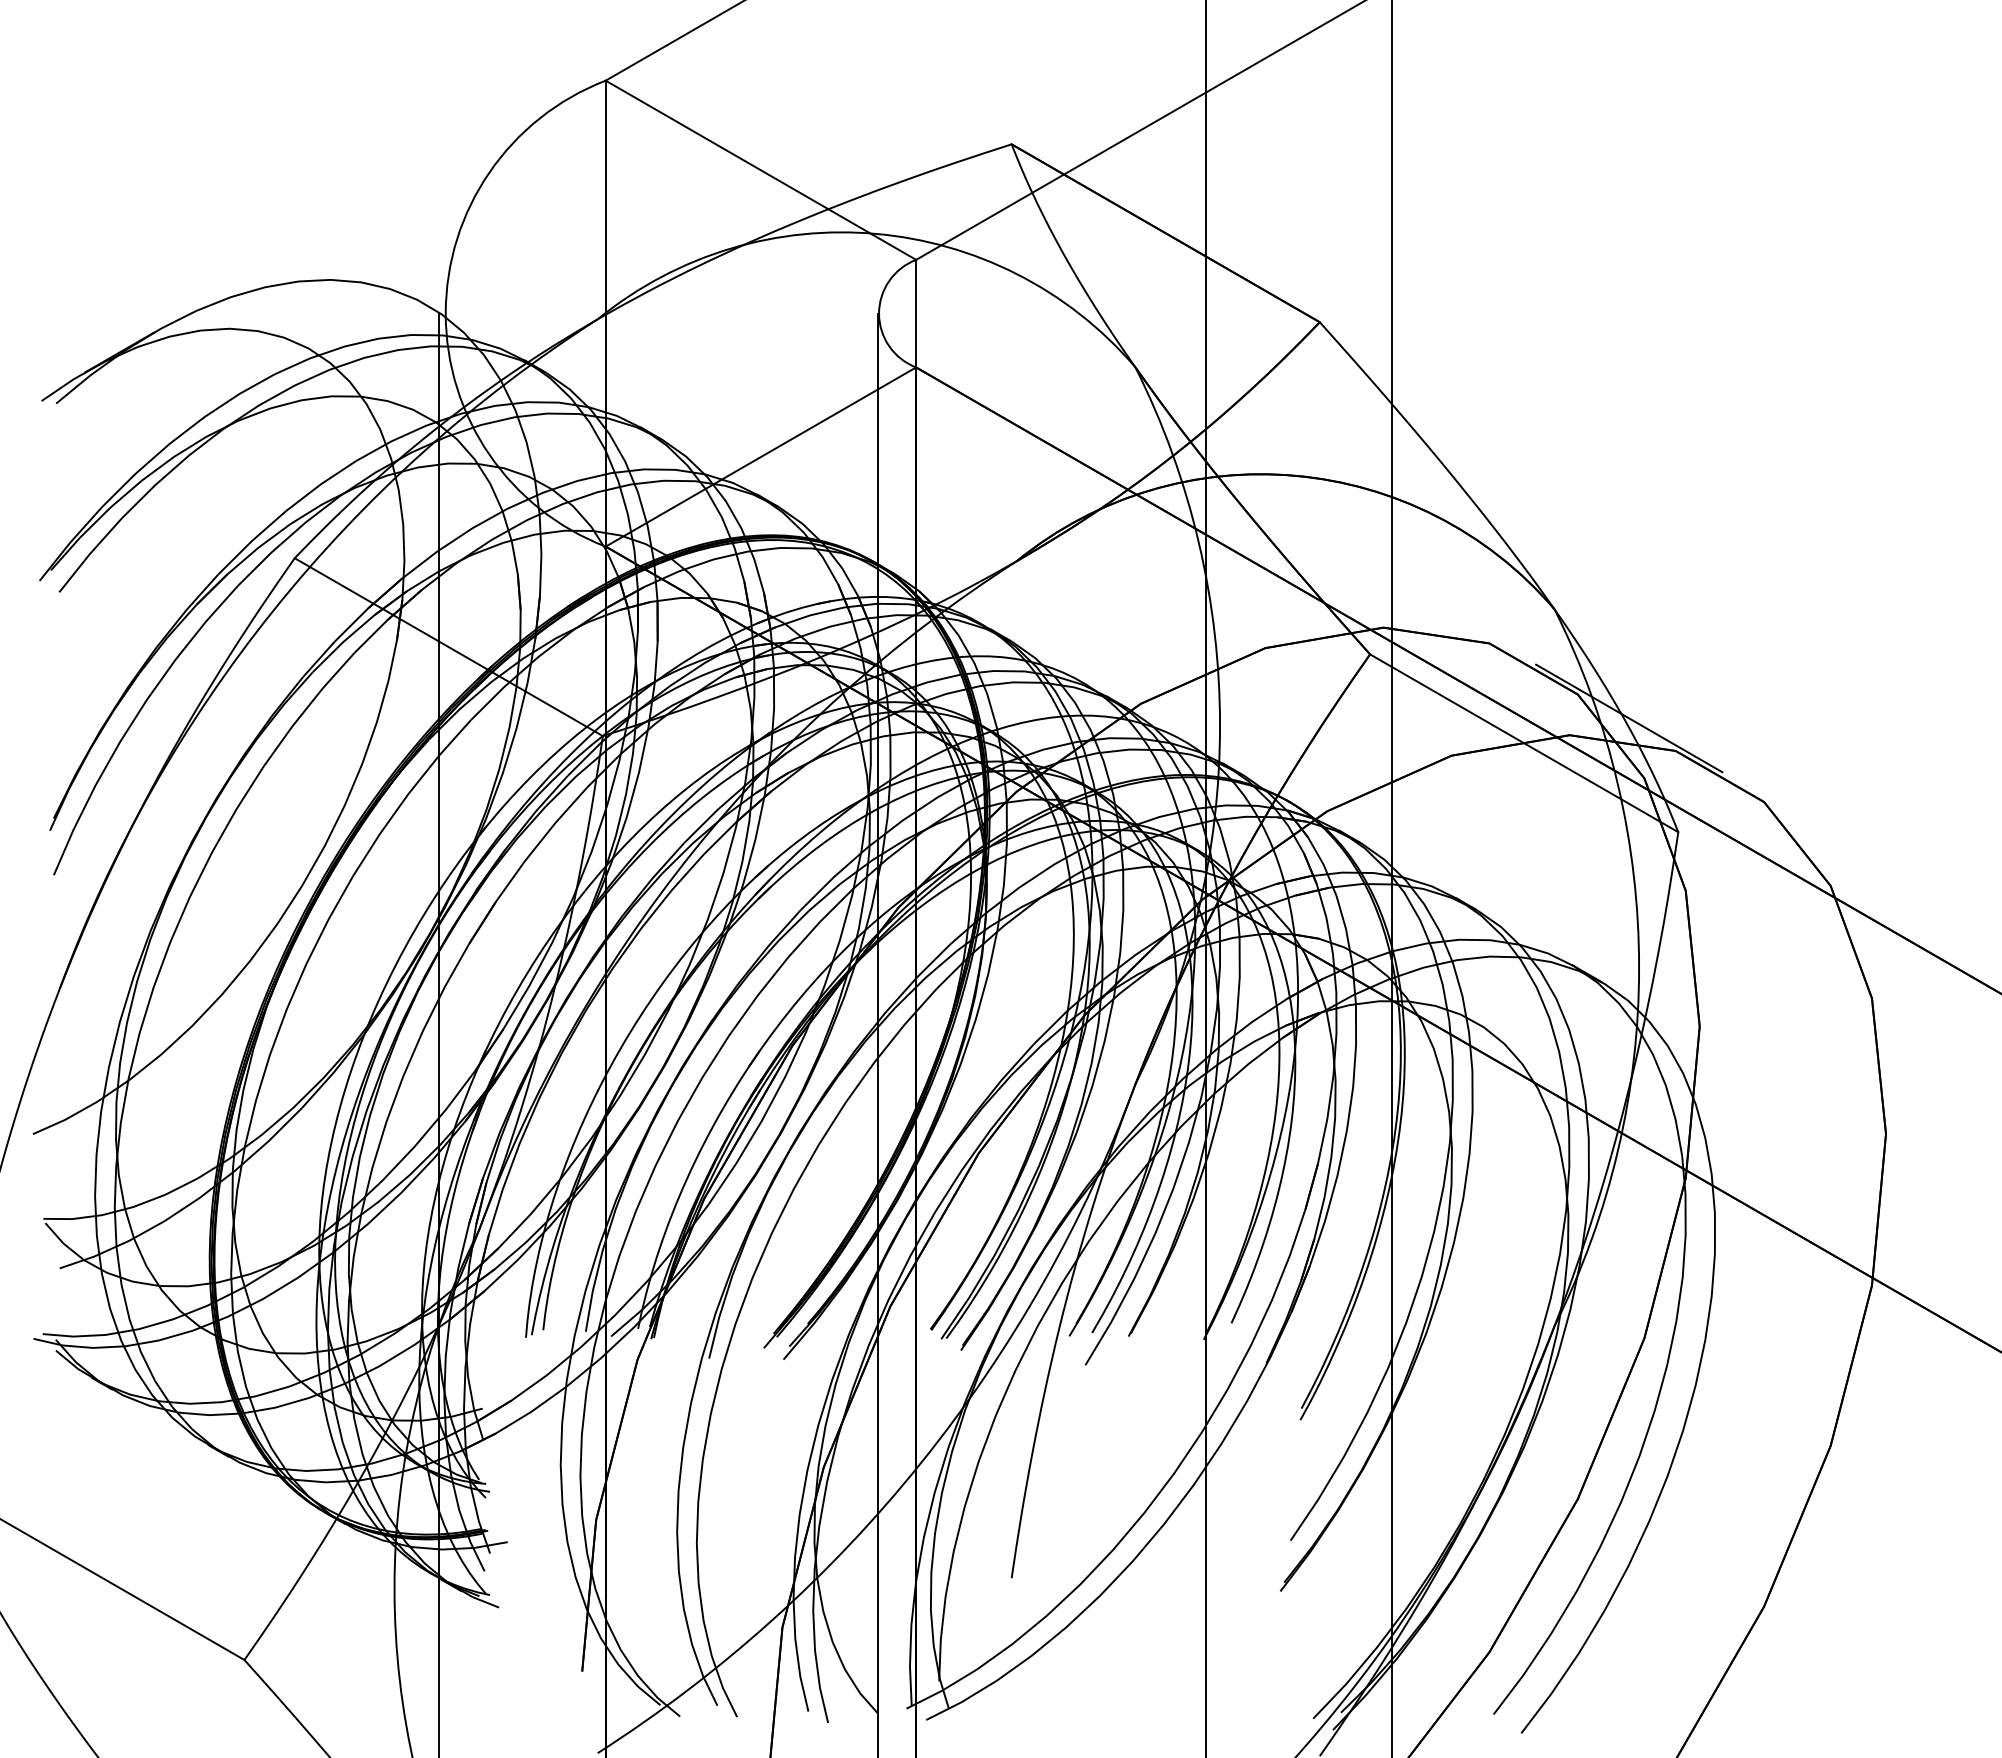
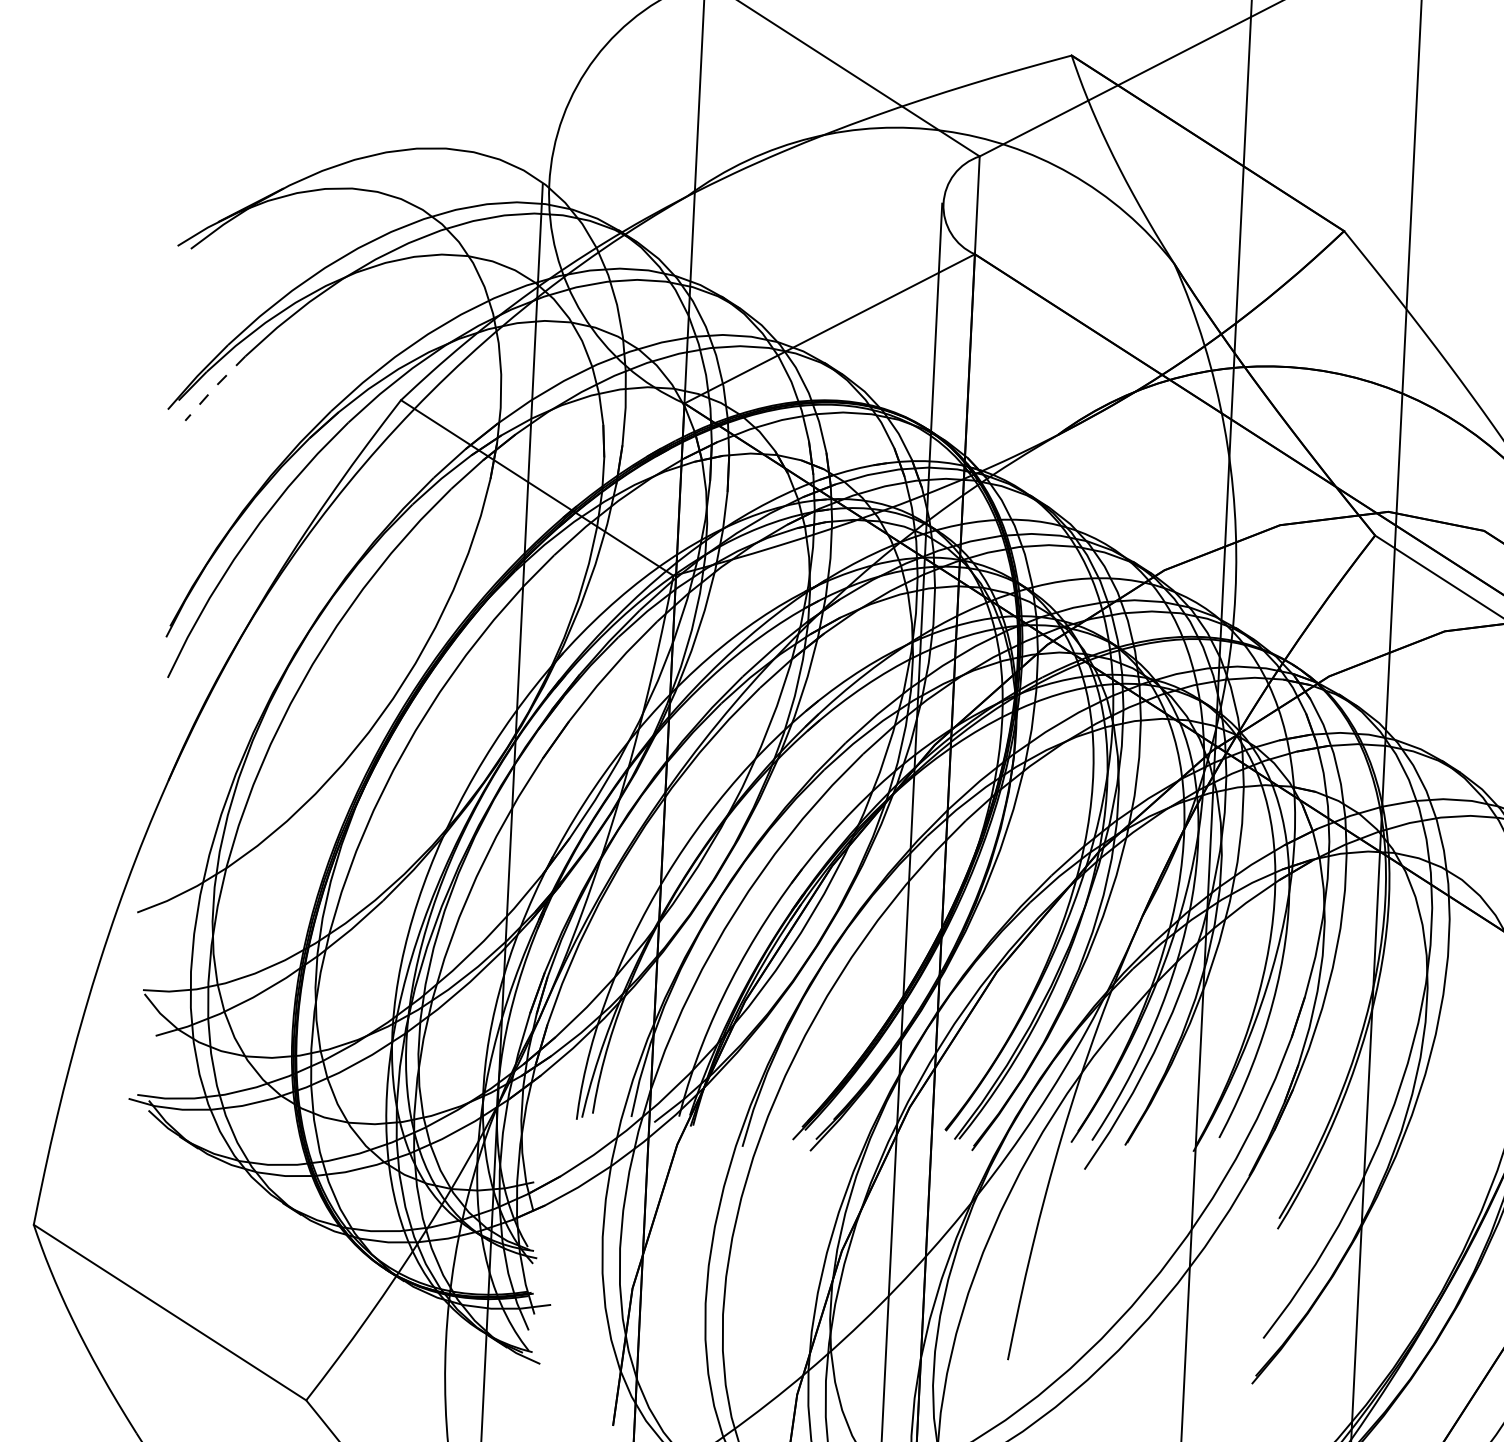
line: (89, 554) -> (214, 387), solid -> dashed

